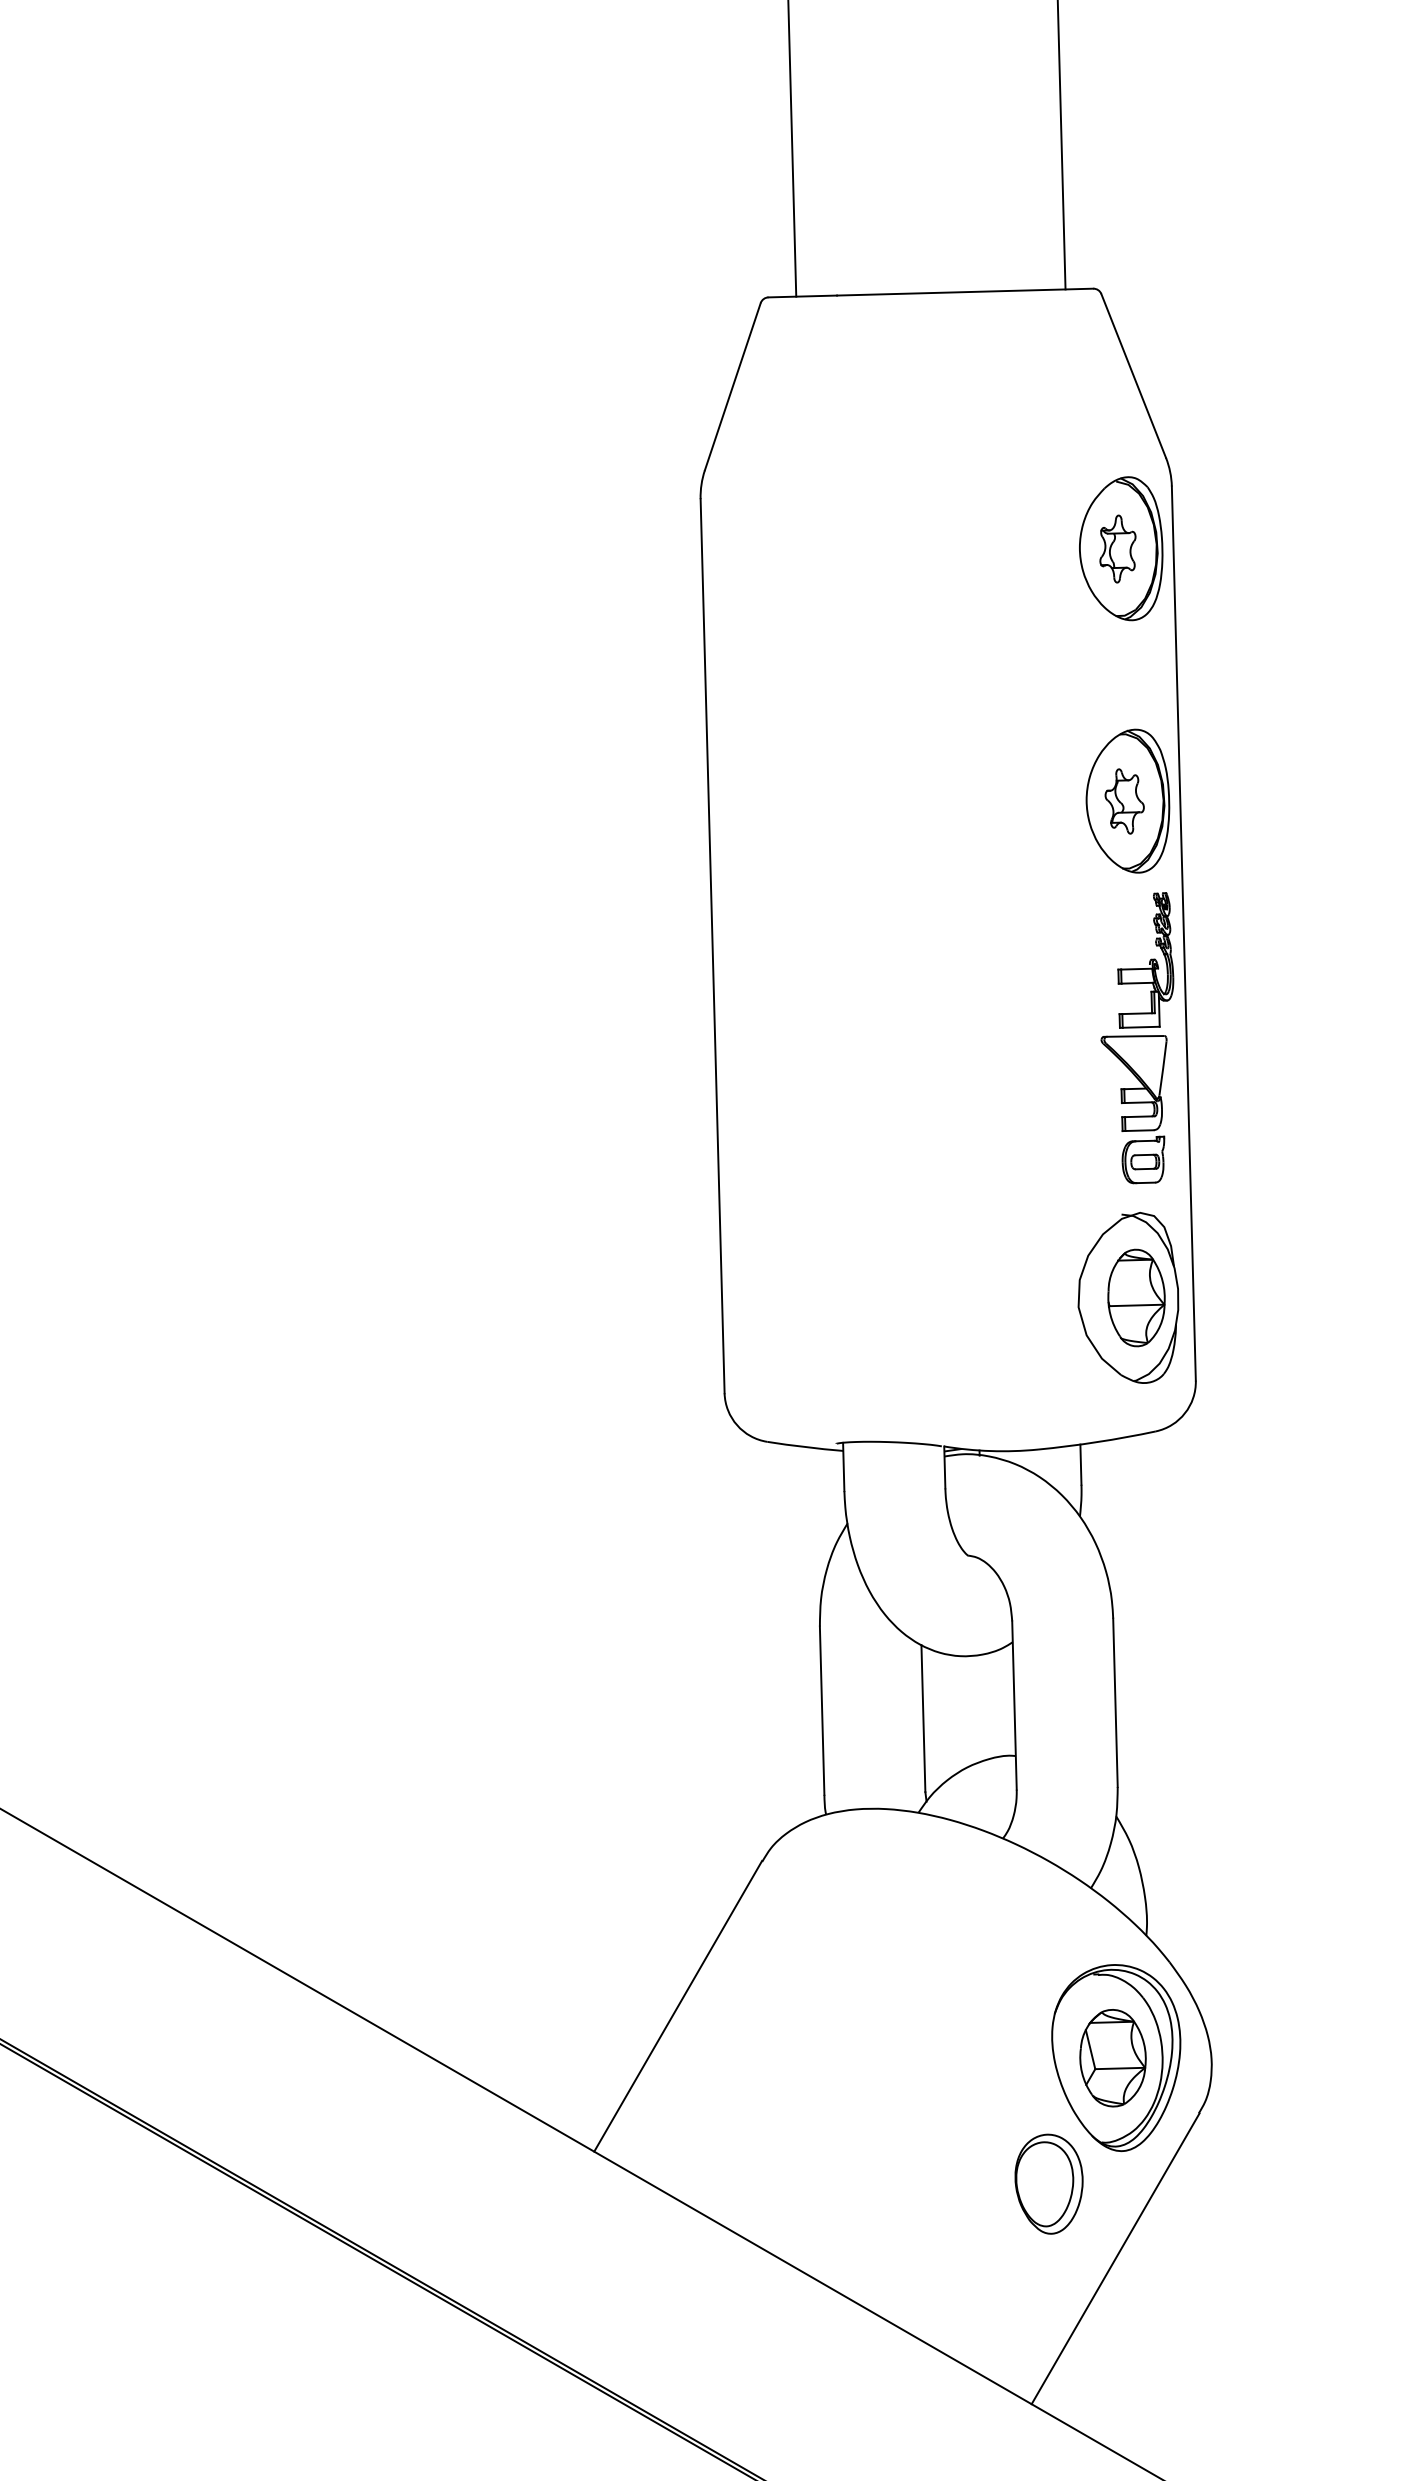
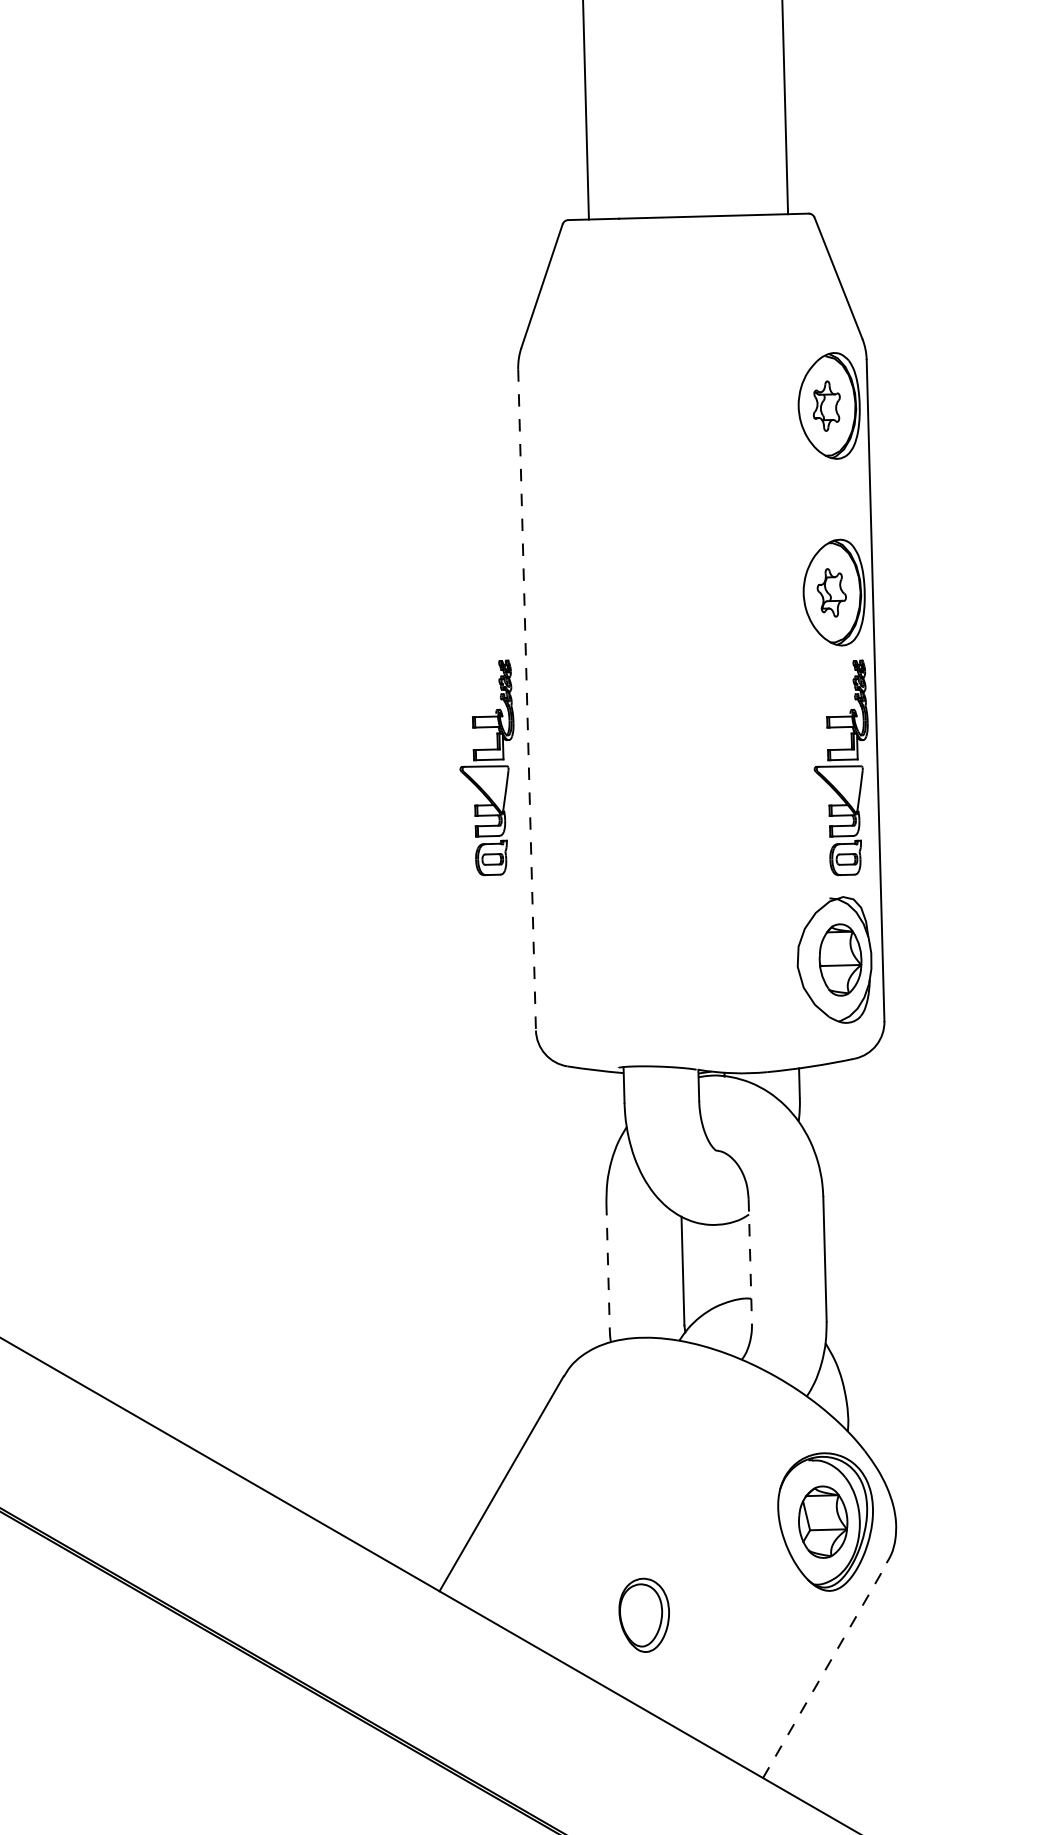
line: (712, 946) -> (527, 700), solid -> dashed
part: (658, 1038) -> (487, 768), added
line: (1014, 1706) -> (750, 1262), solid -> dashed
line: (822, 1711) -> (608, 1265), solid -> dashed
part: (1048, 2183) -> (643, 1614), moved
line: (1115, 2258) -> (825, 1670), solid -> dashed

